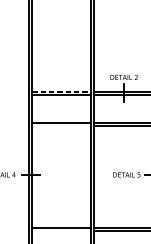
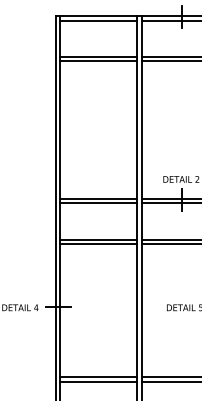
line: (61, 91) -> (99, 198), dashed -> solid
line: (61, 126) -> (98, 243), added
line: (61, 230) -> (98, 381), added

